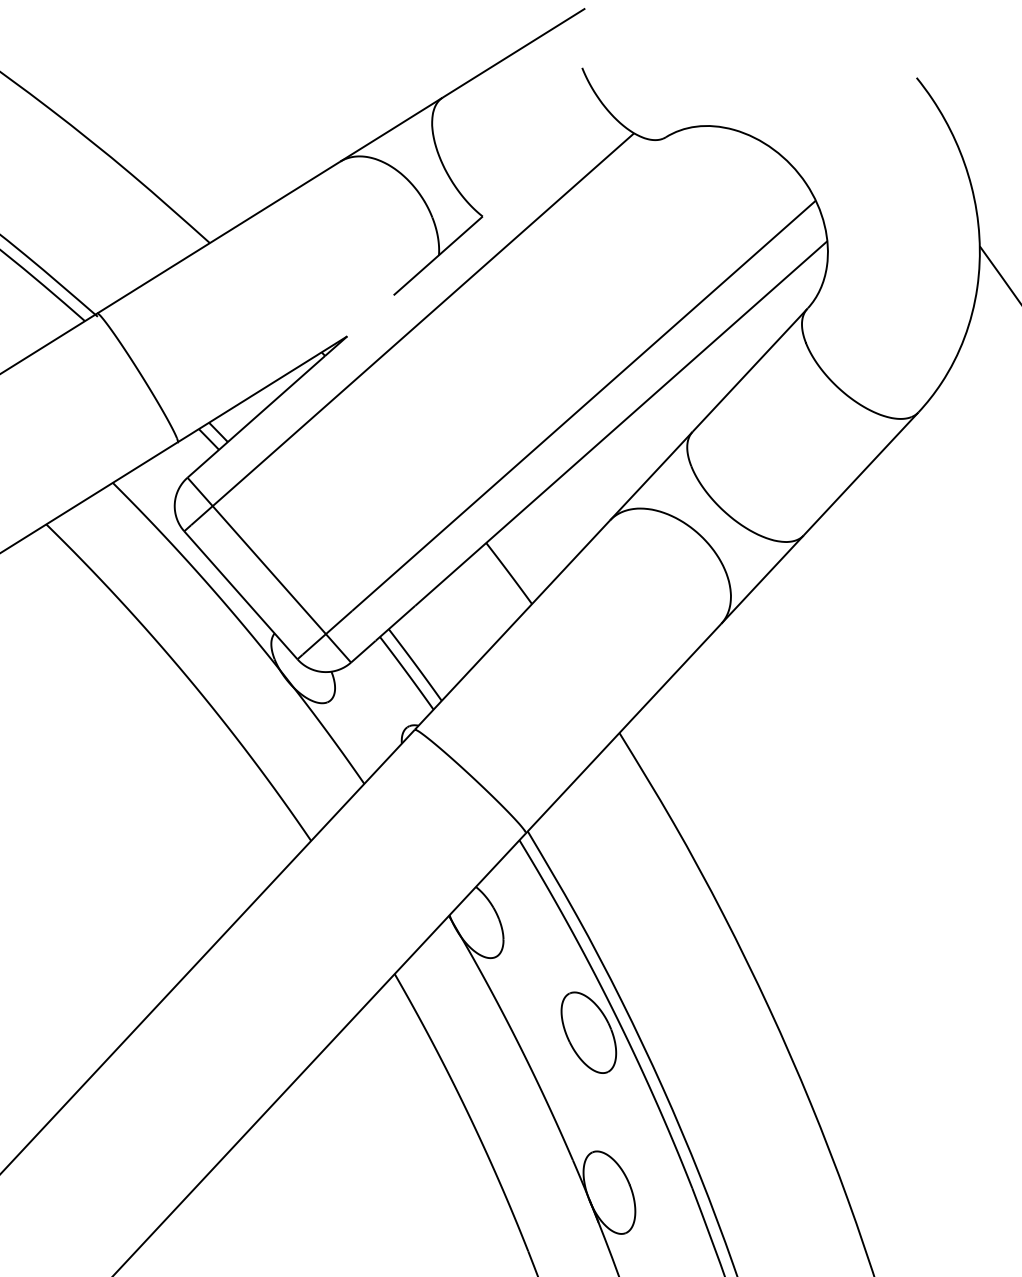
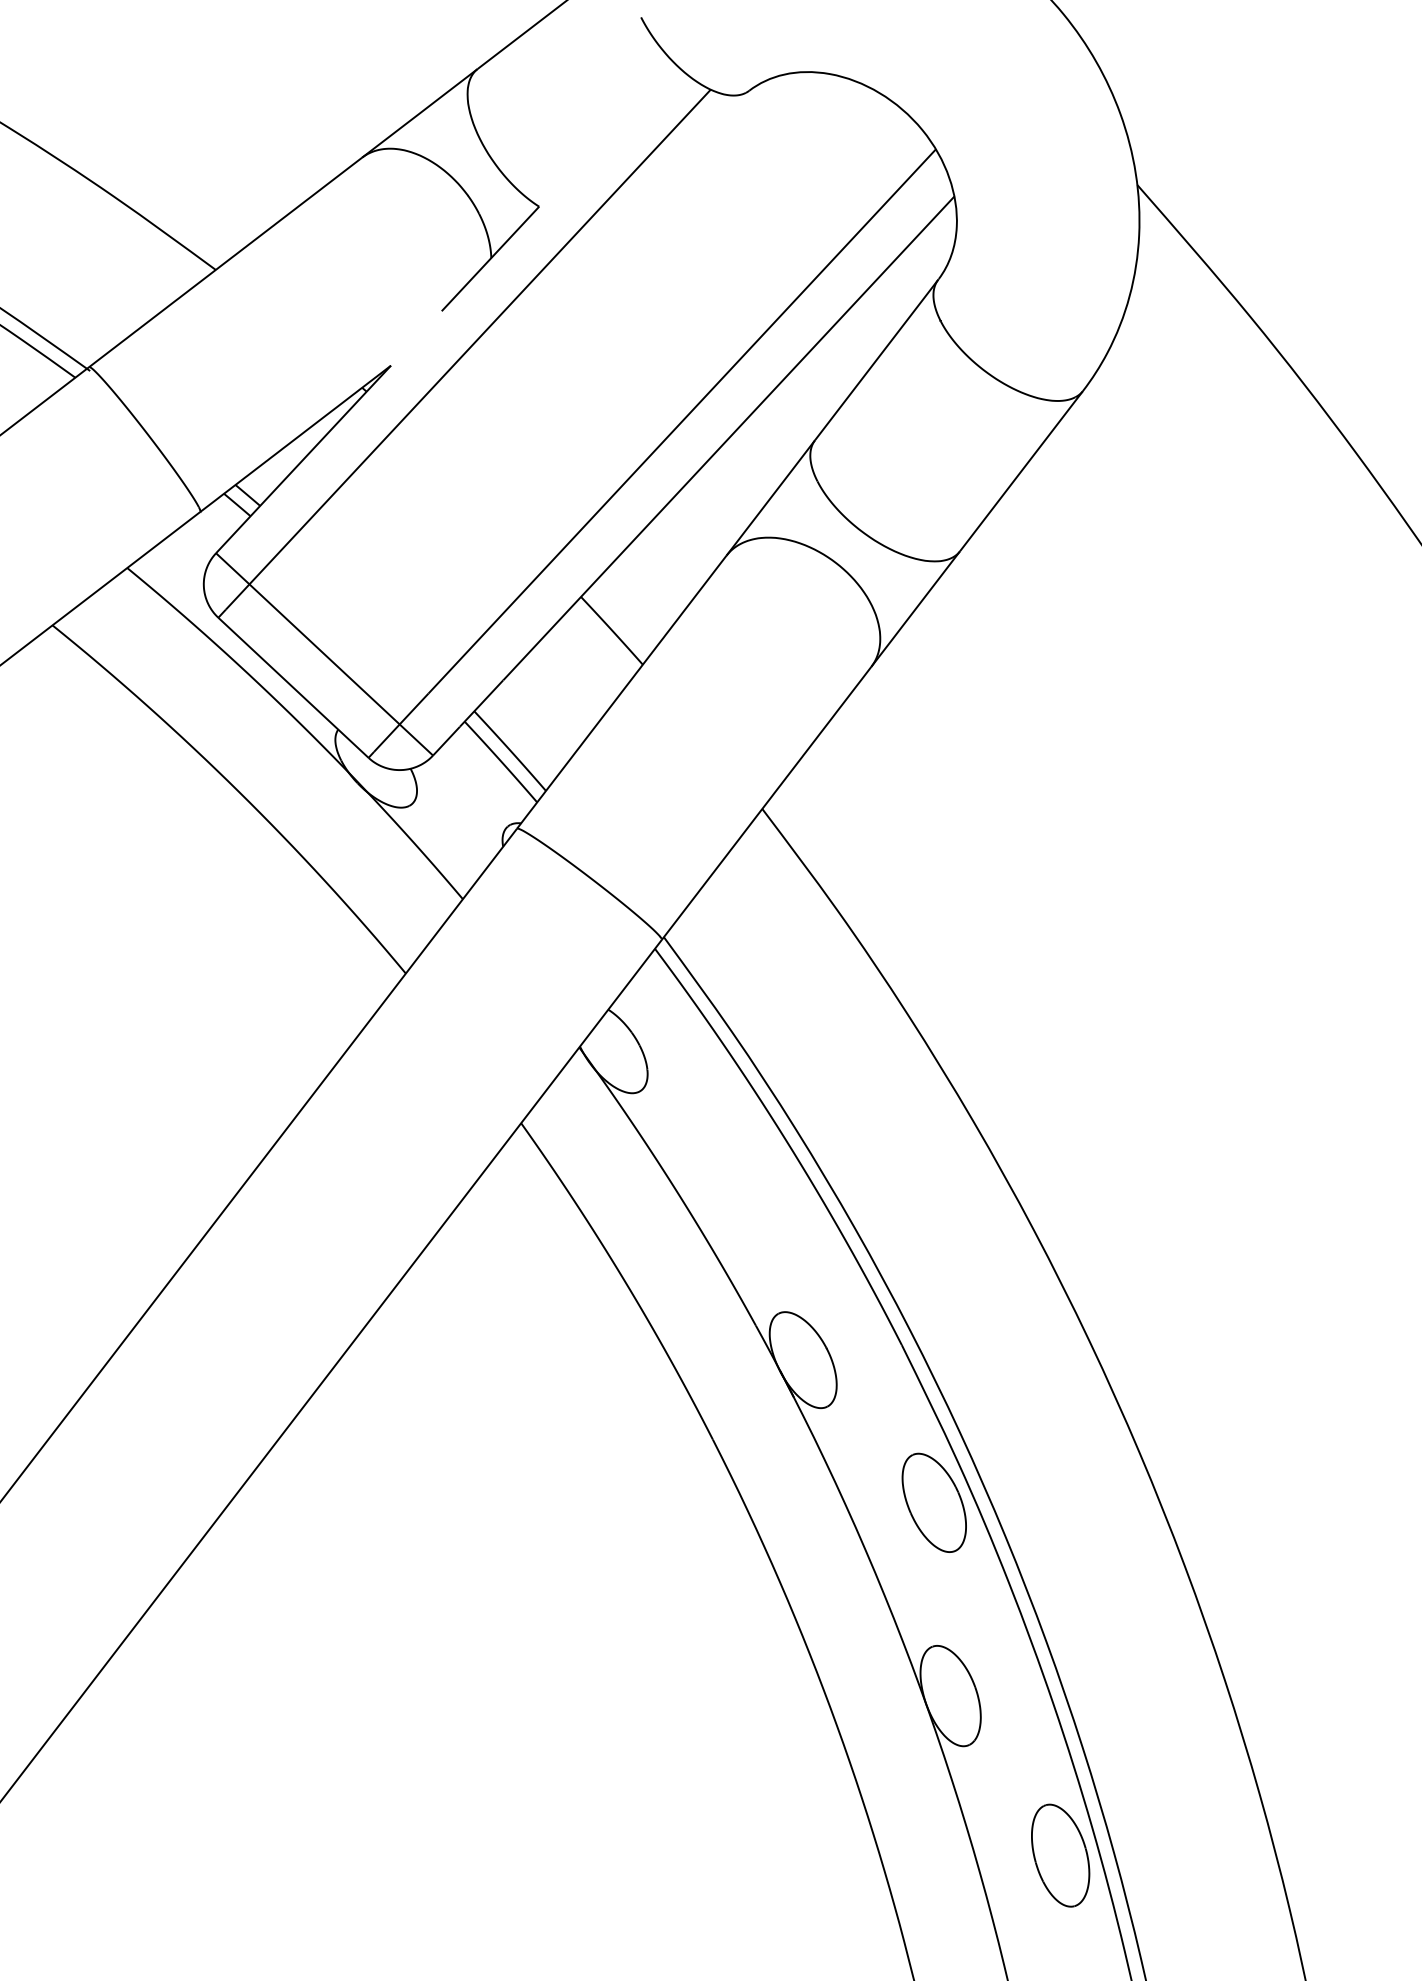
part: (589, 1032) -> (760, 1170), removed

